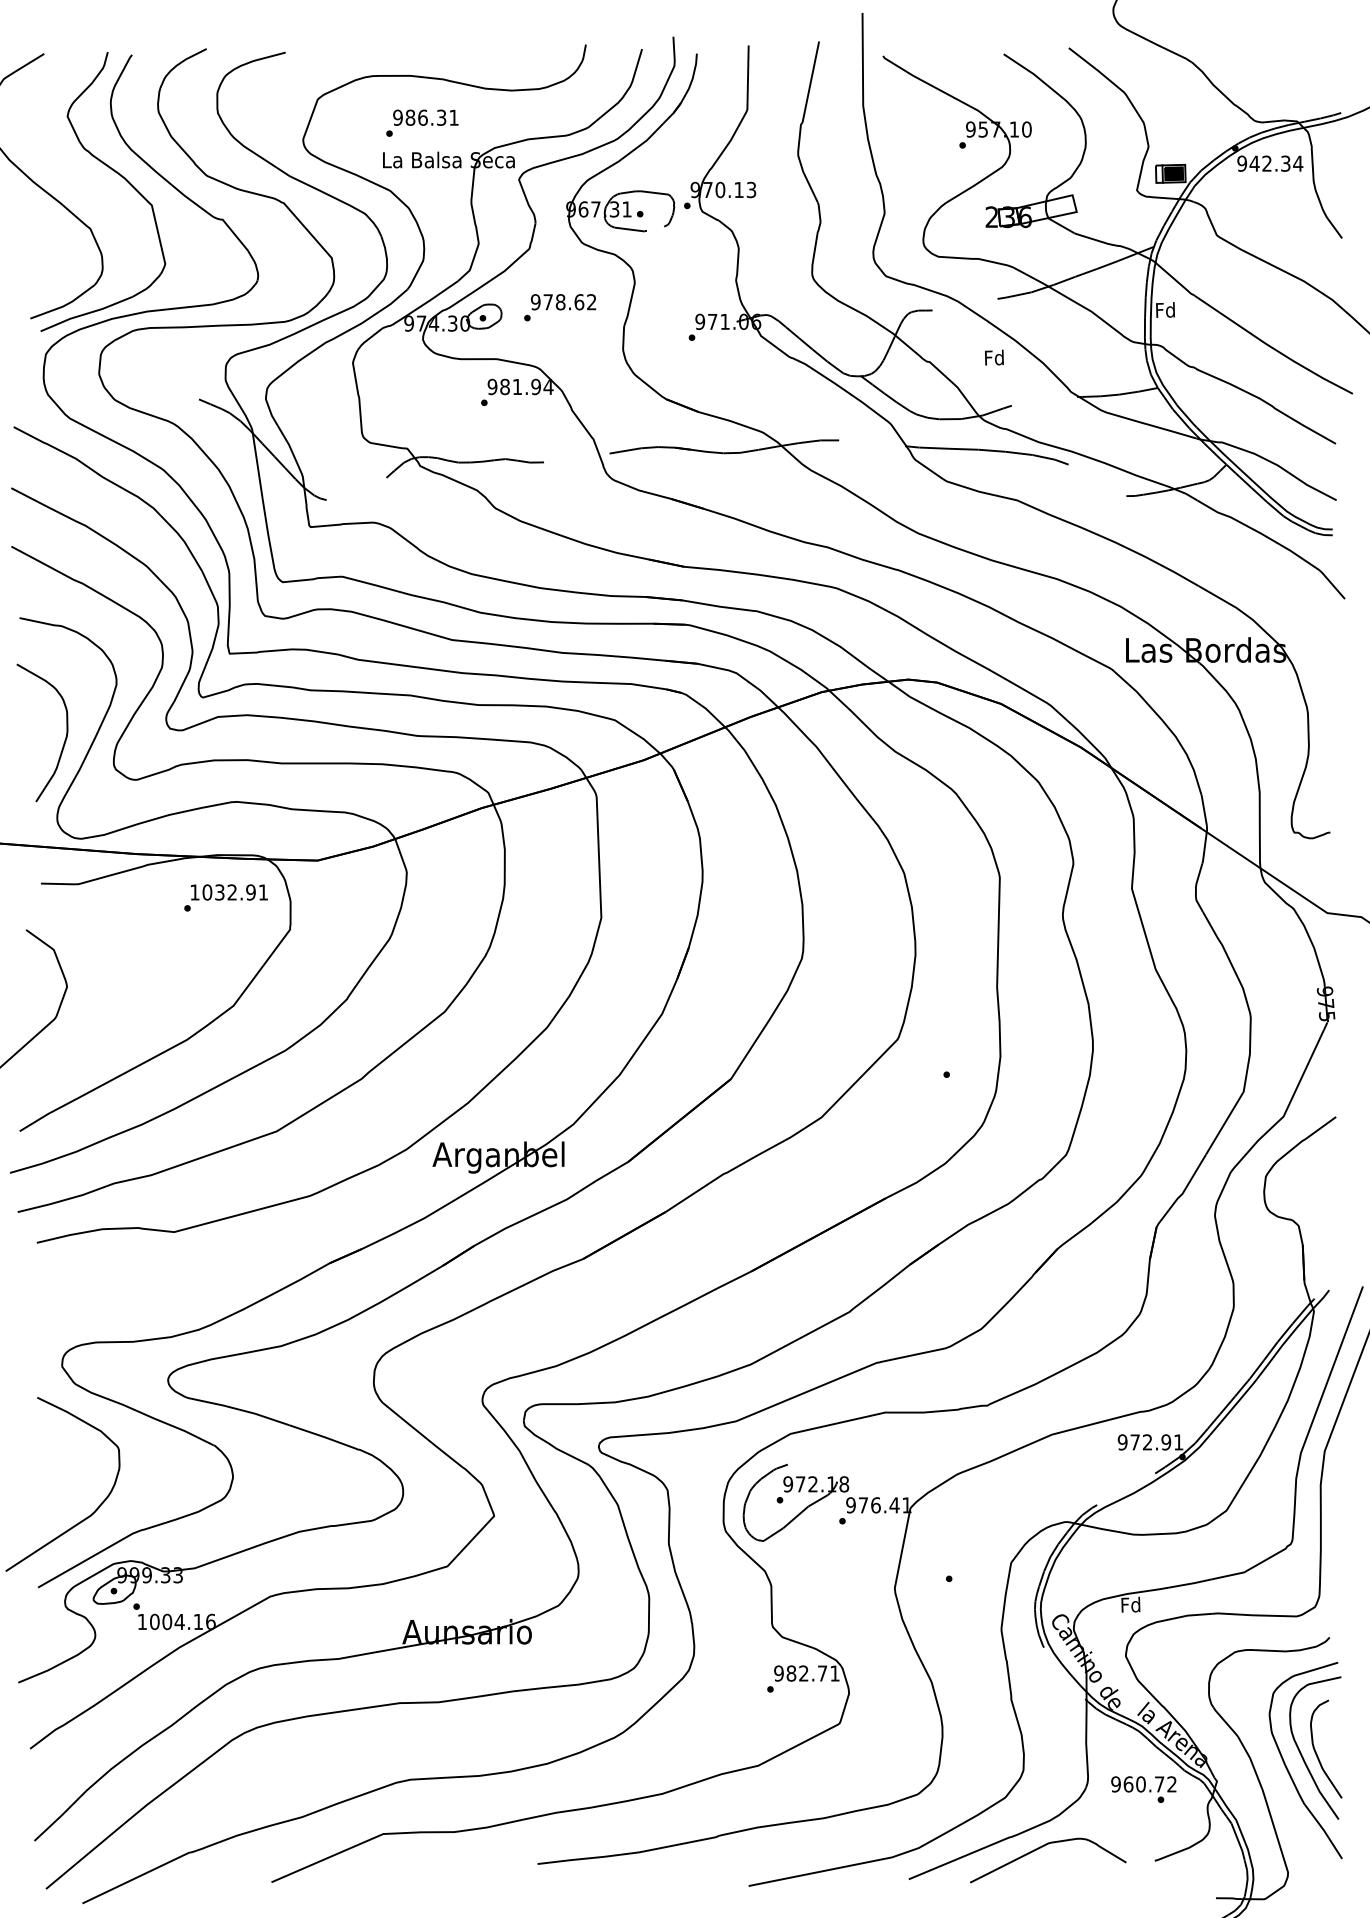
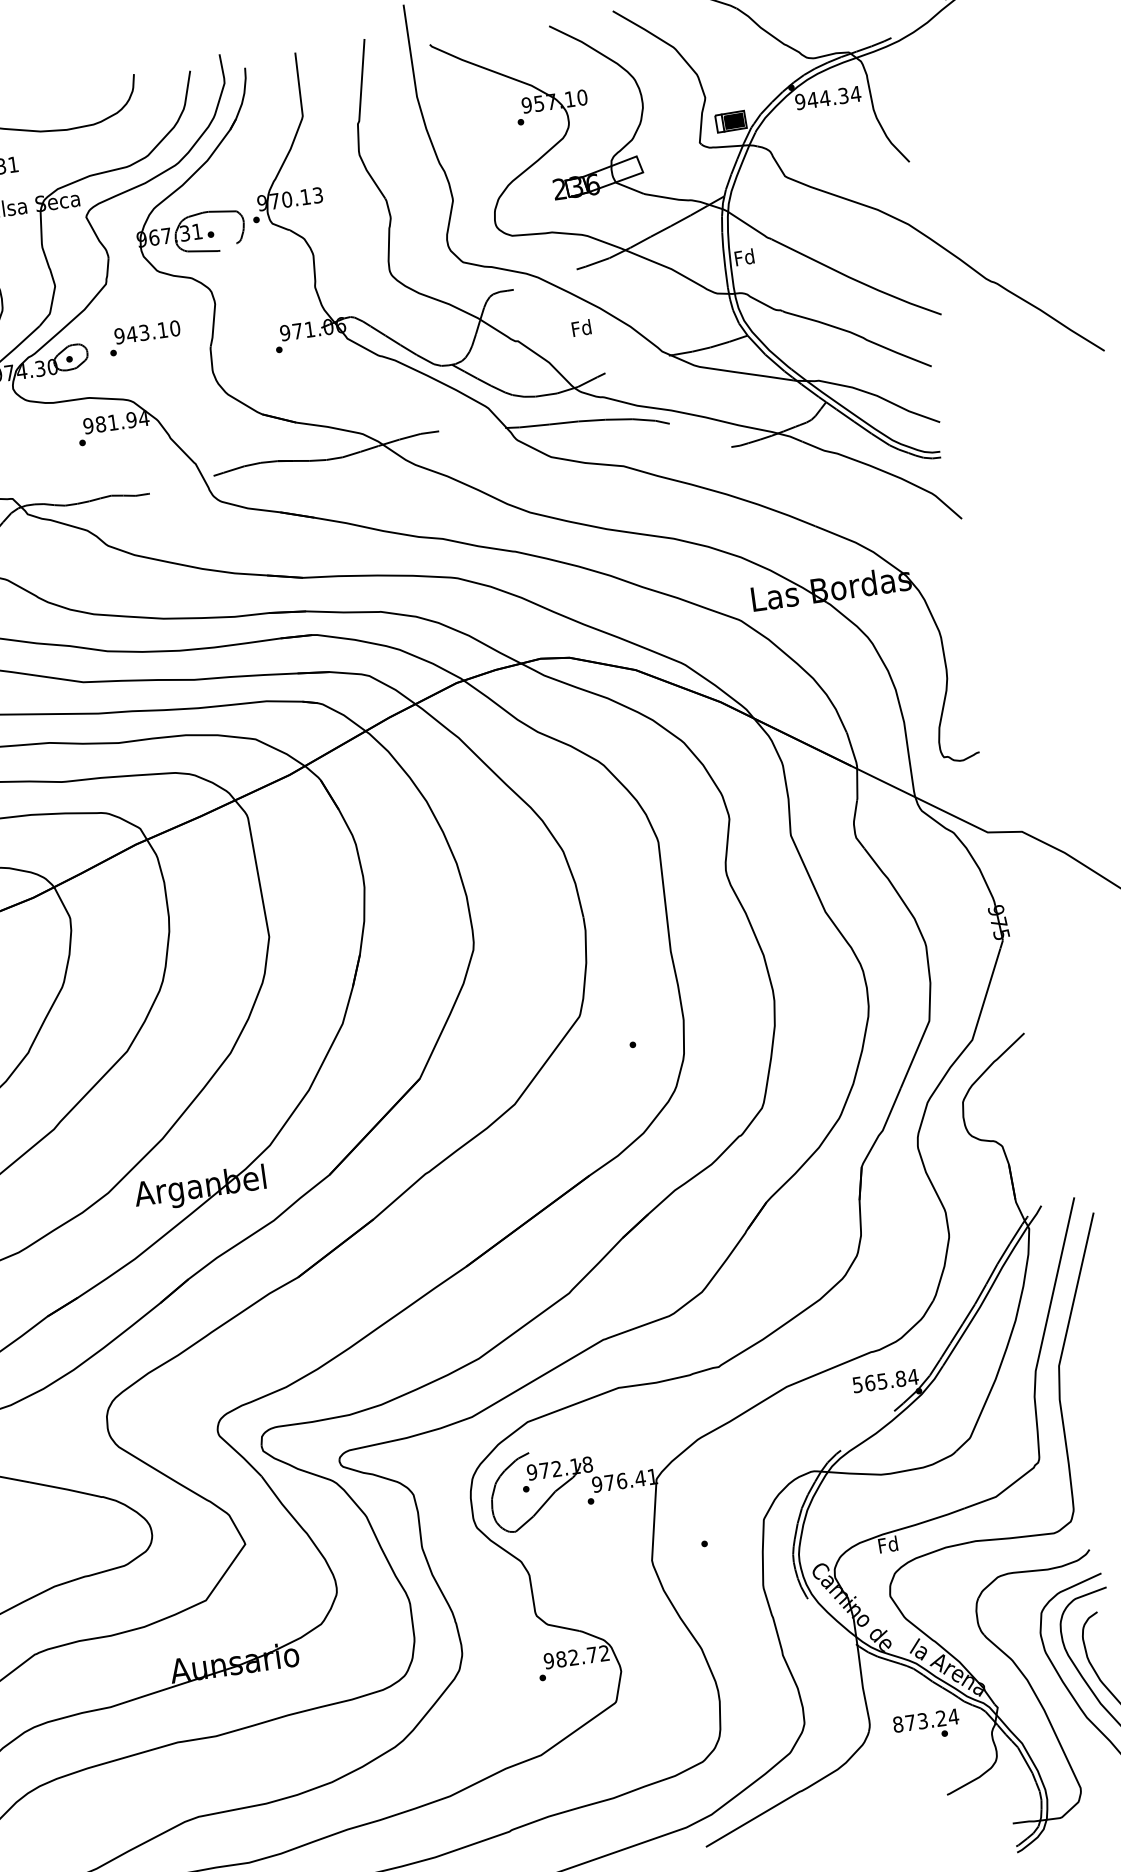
text: (1267, 163) -> (825, 98), 942.34 -> 944.34
text: (569, 302) -> (153, 331), 978.62 -> 943.10
text: (1150, 1442) -> (885, 1381), 972.91 -> 565.84
text: (834, 1673) -> (604, 1653), 982.71 -> 982.72
text: (1144, 1784) -> (926, 1720), 960.72 -> 873.24
curve: (1042, 1847) -> (833, 1797), removed

